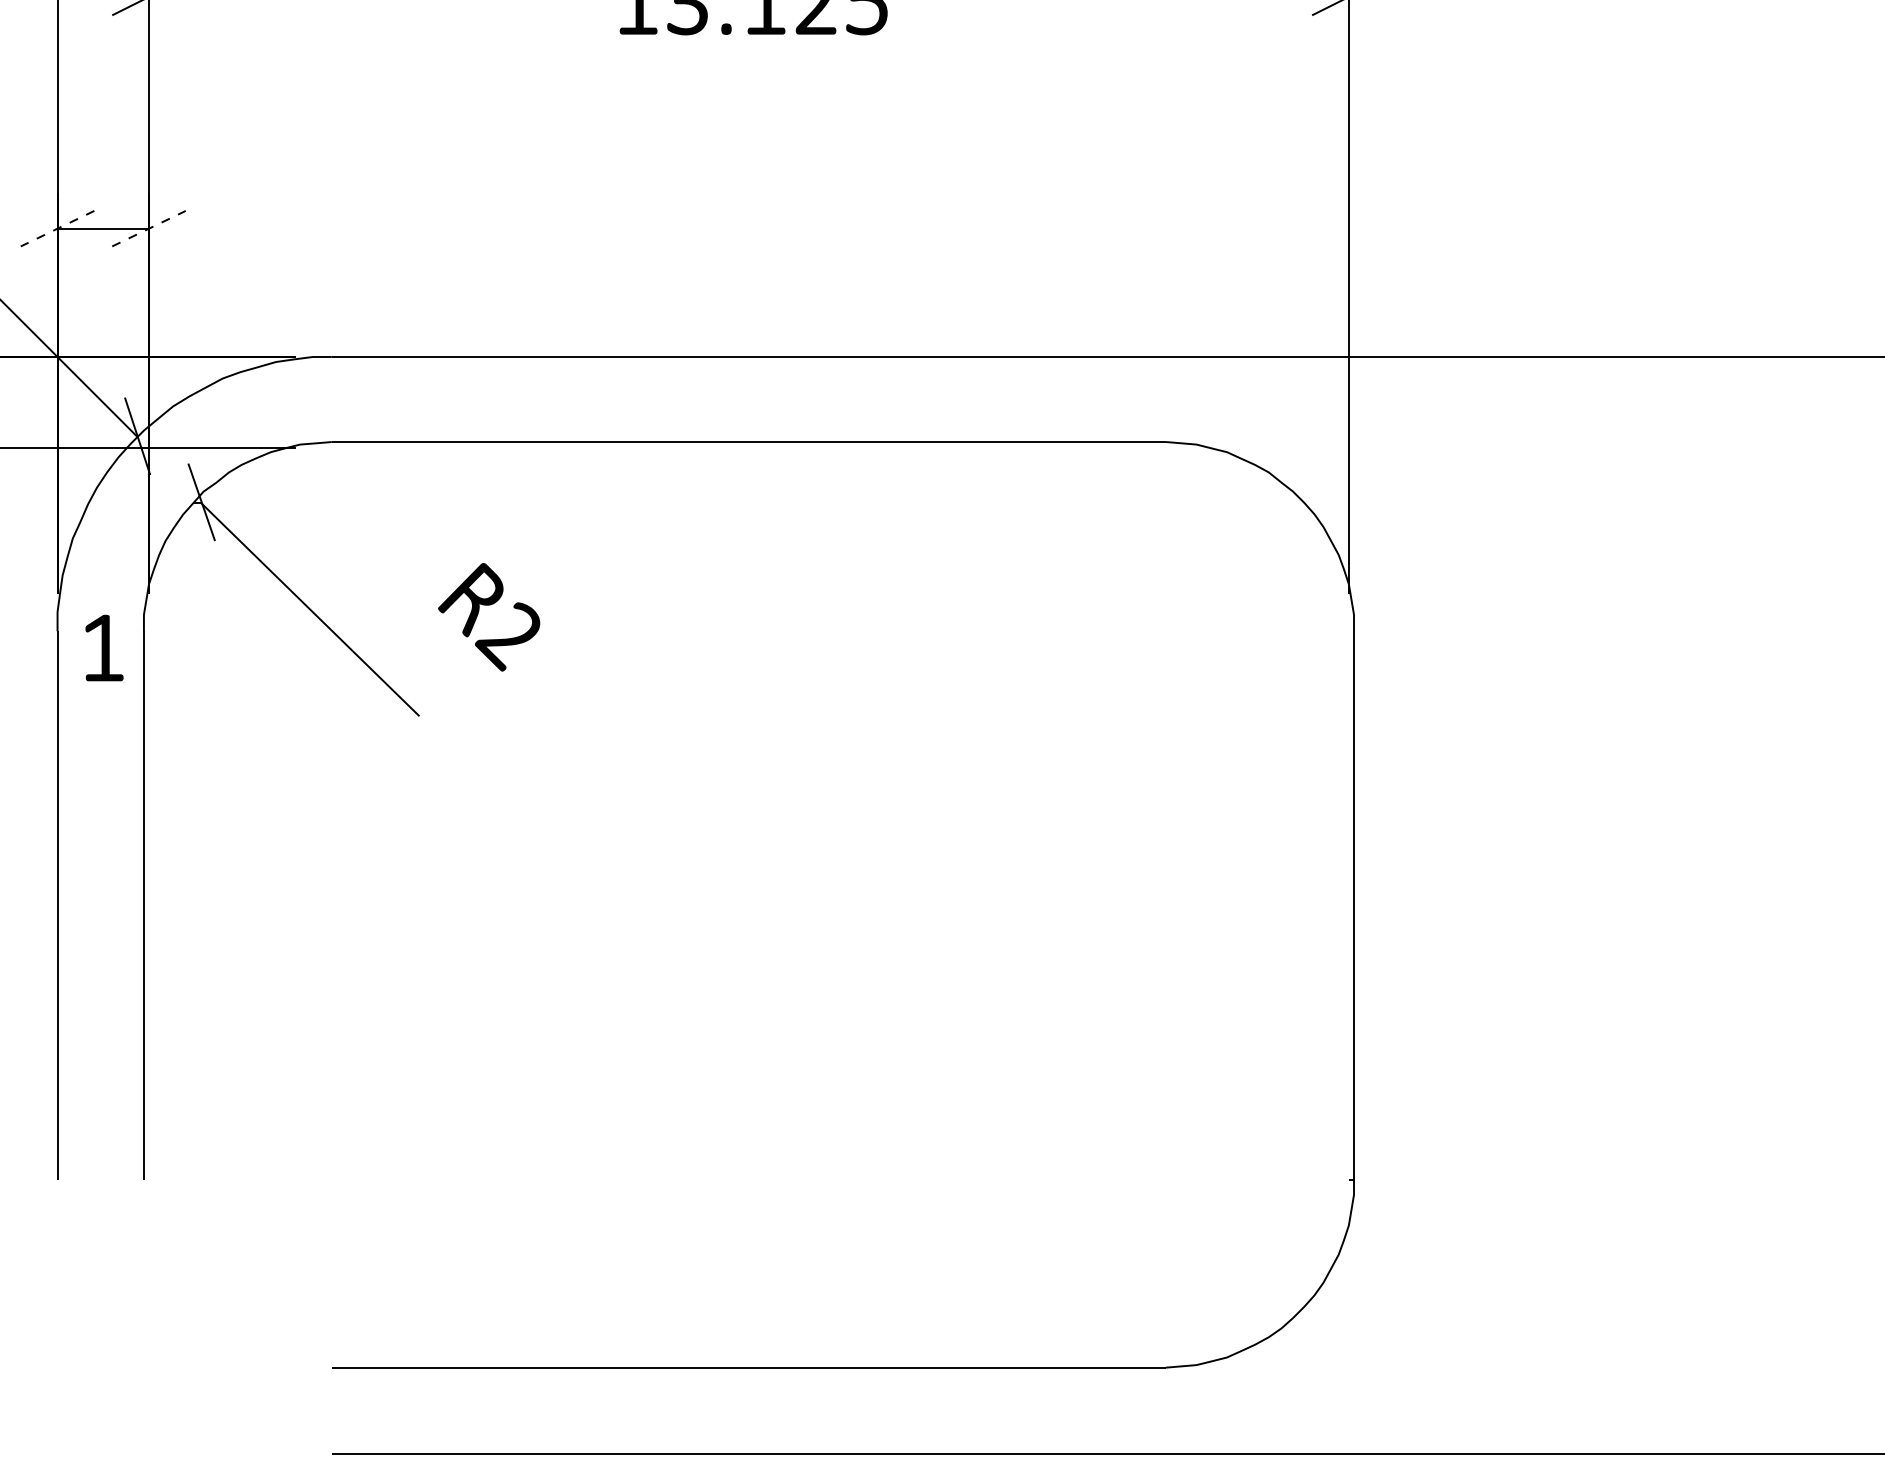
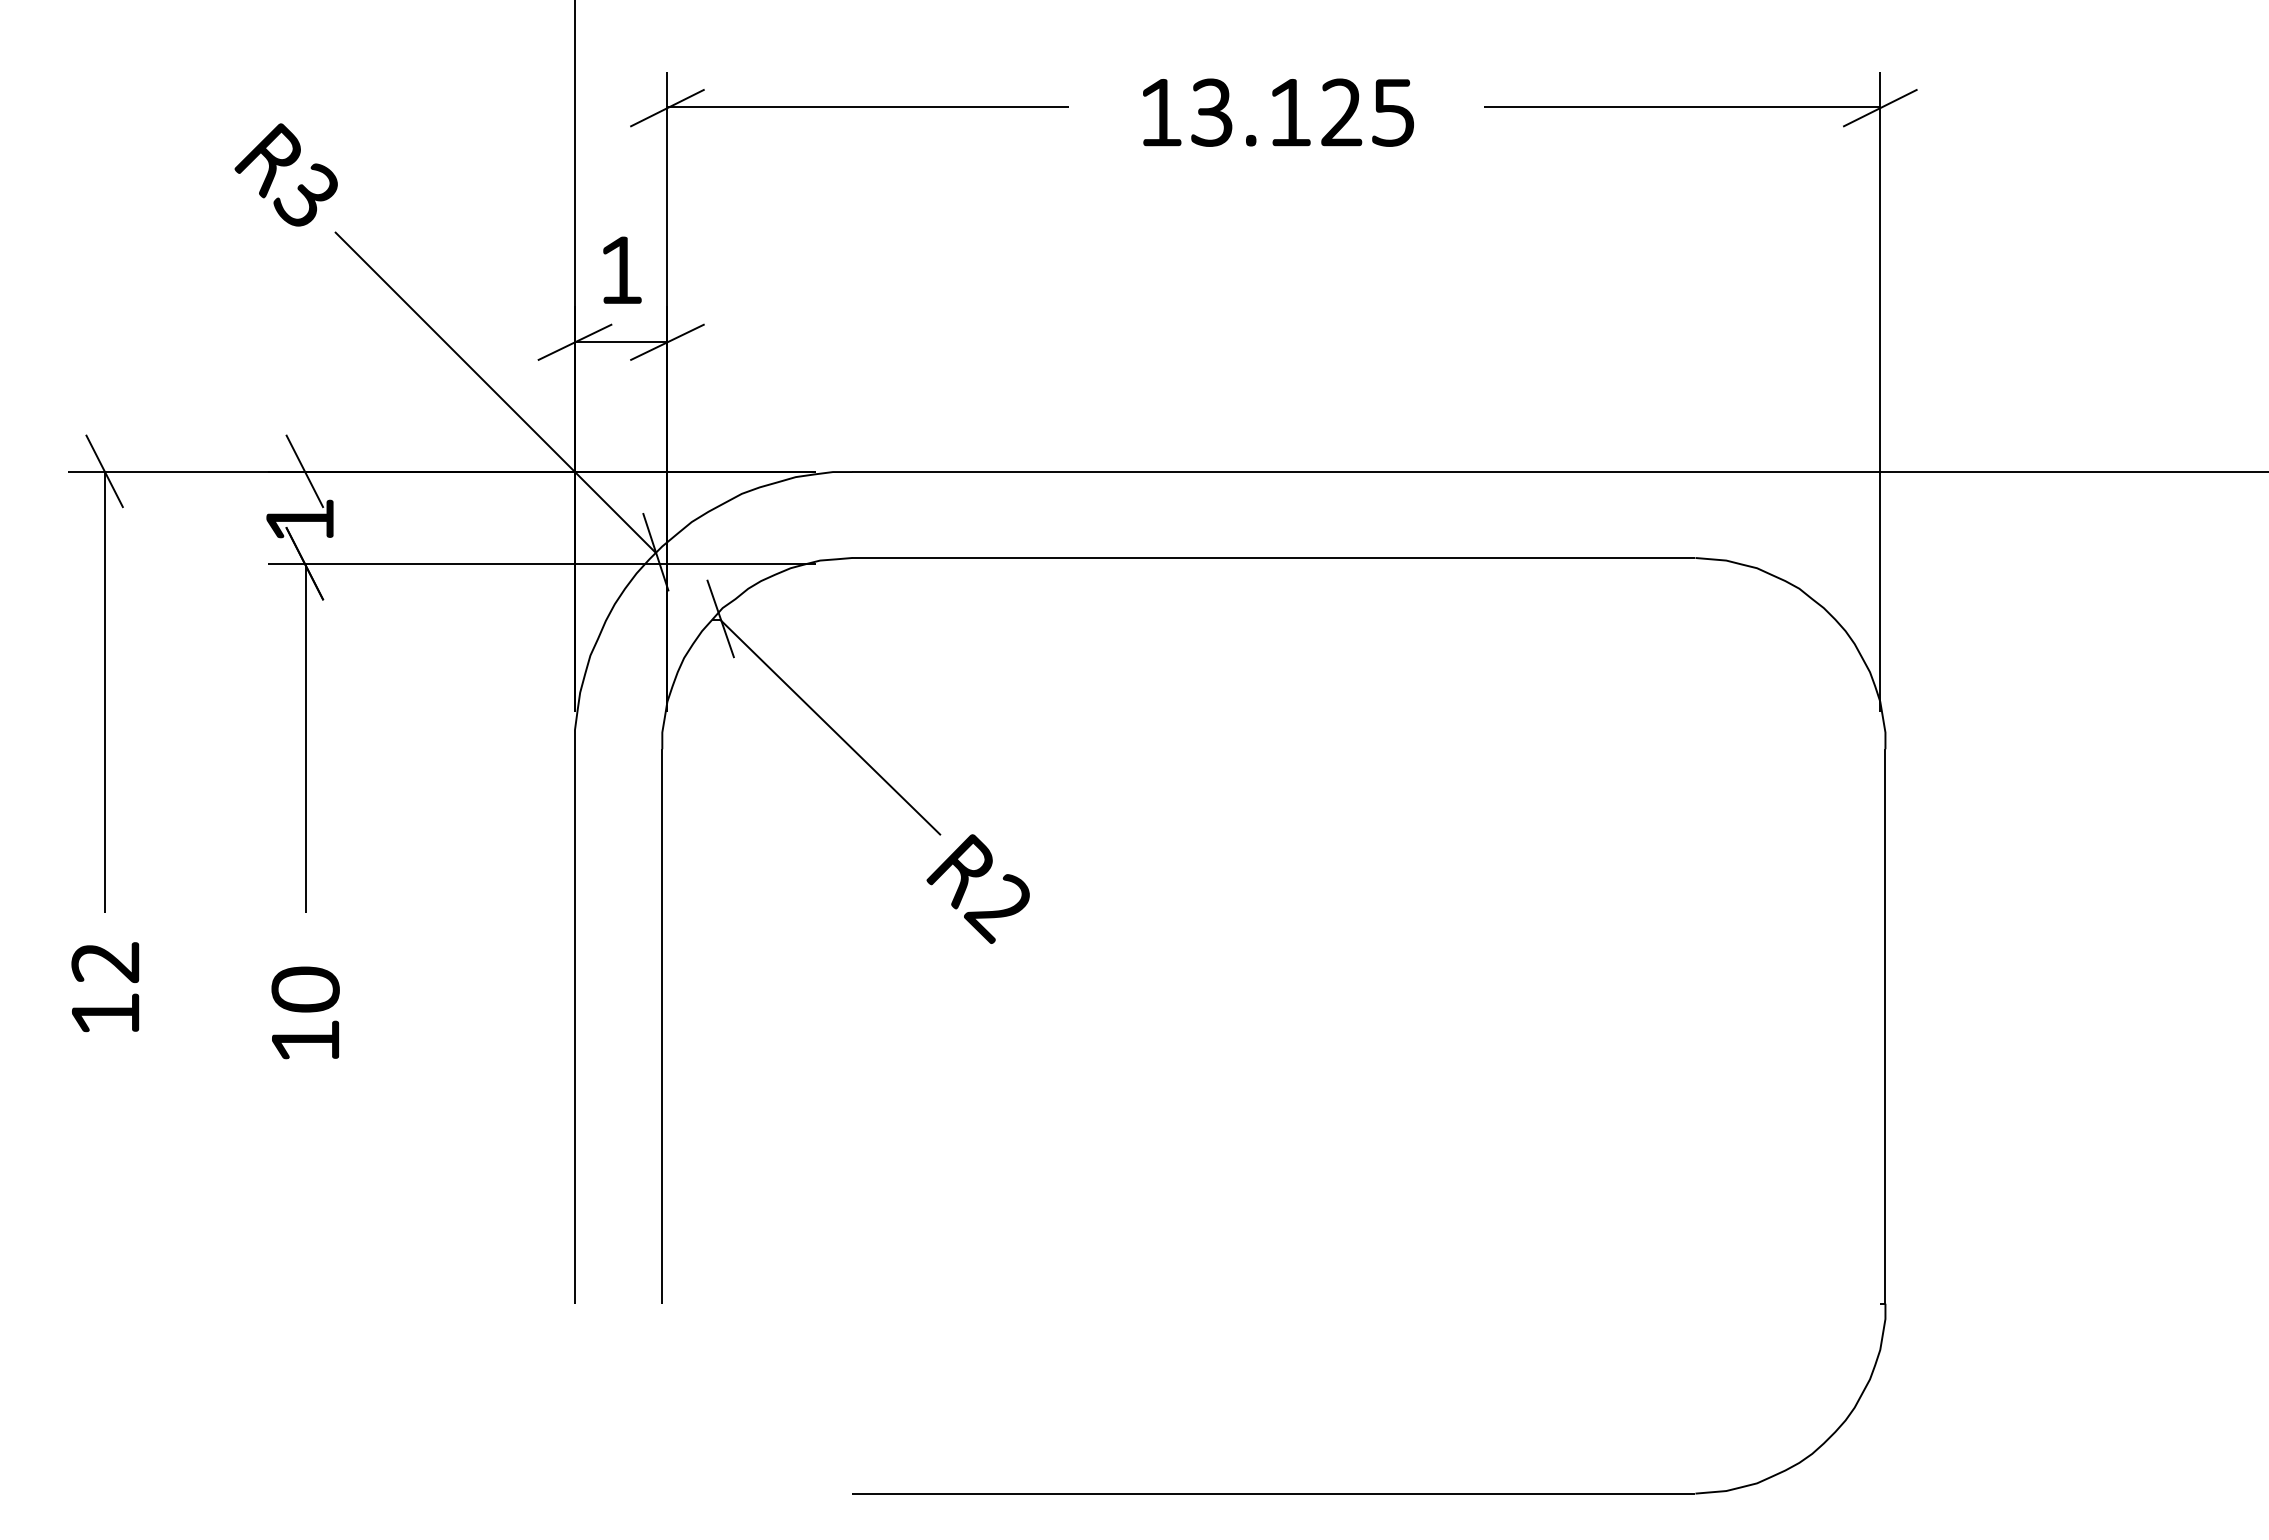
line: (57, 228) -> (574, 342), dashed -> solid
line: (149, 228) -> (667, 342), dashed -> solid
part: (478, 614) -> (967, 886), moved
part: (104, 647) -> (622, 269), moved

